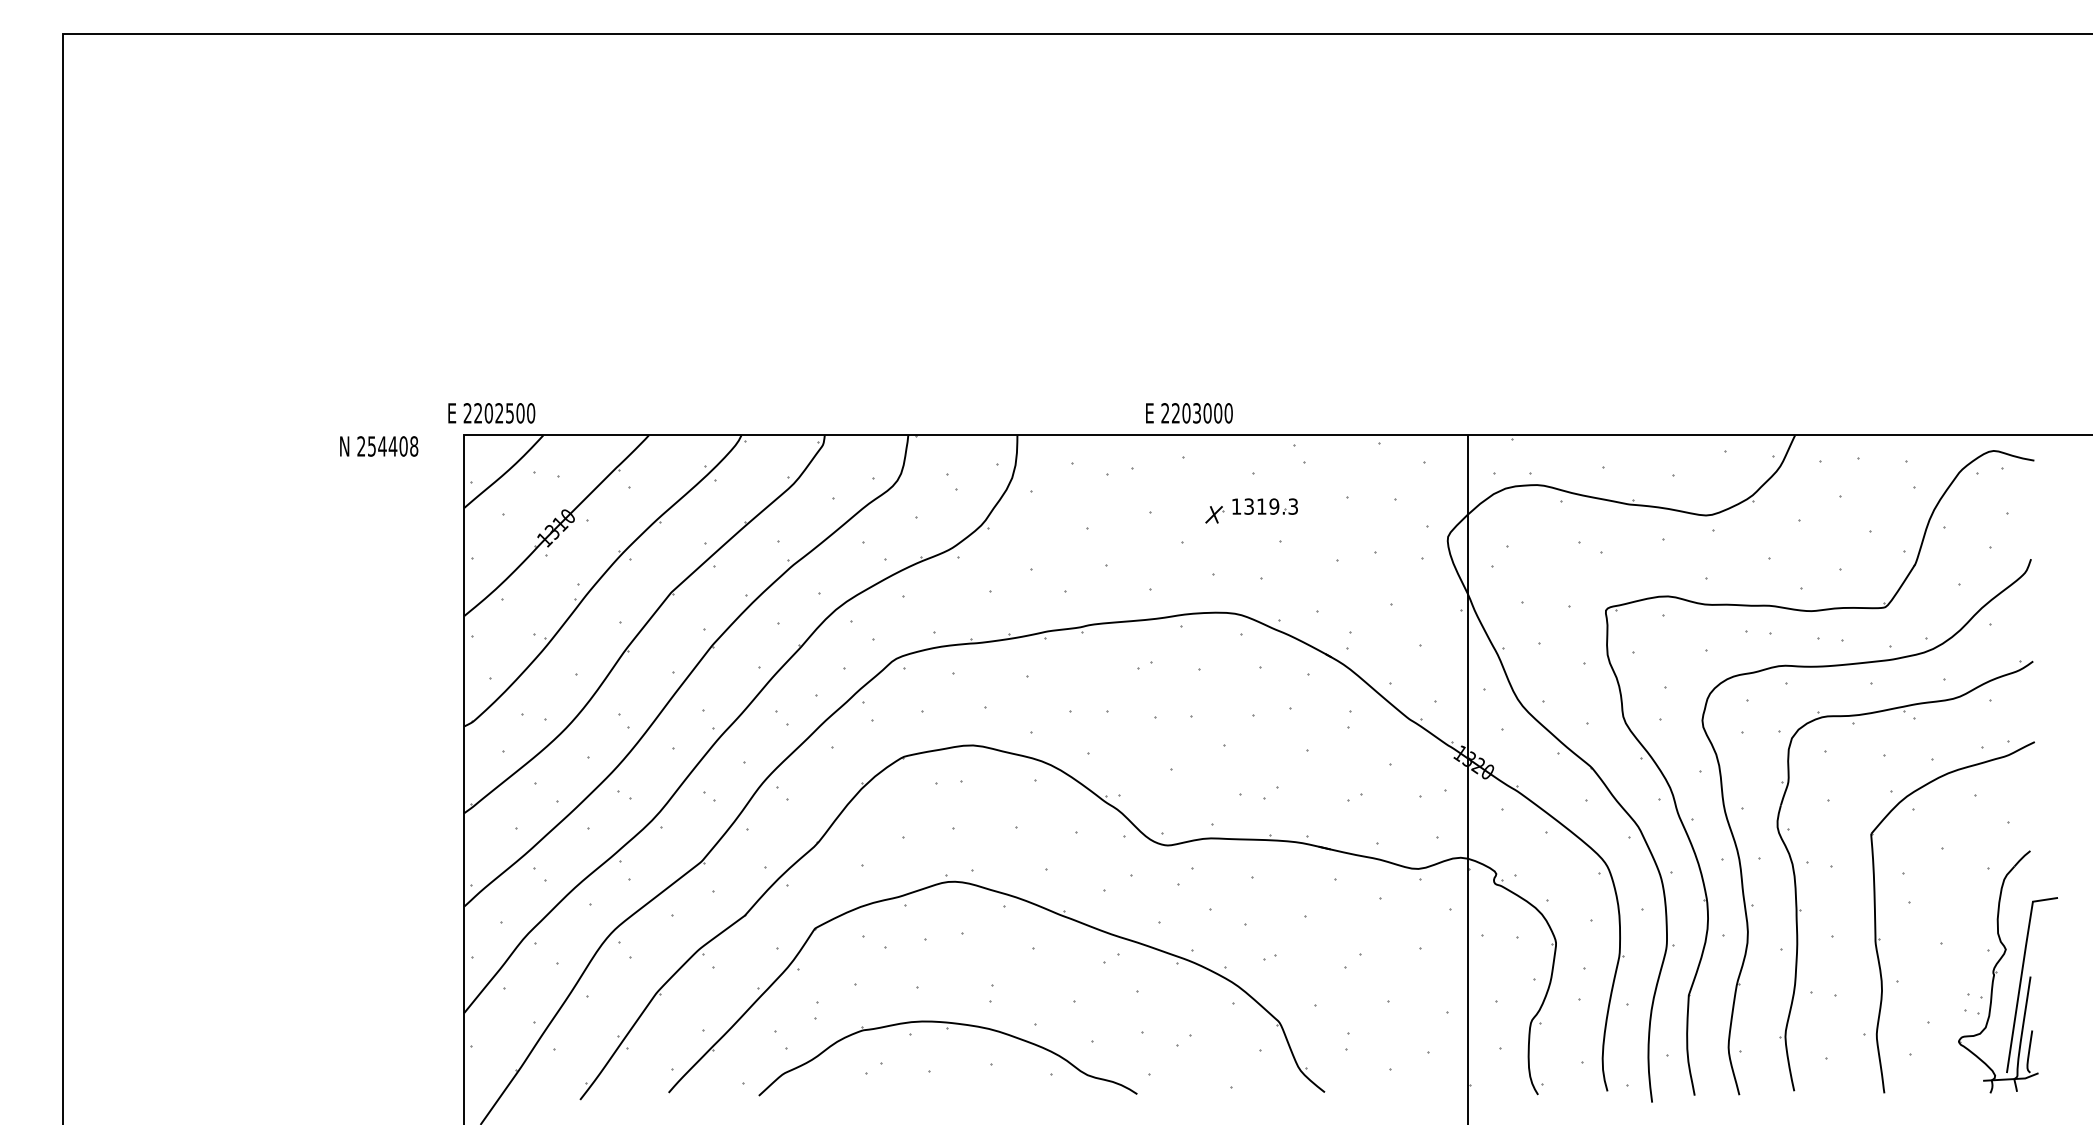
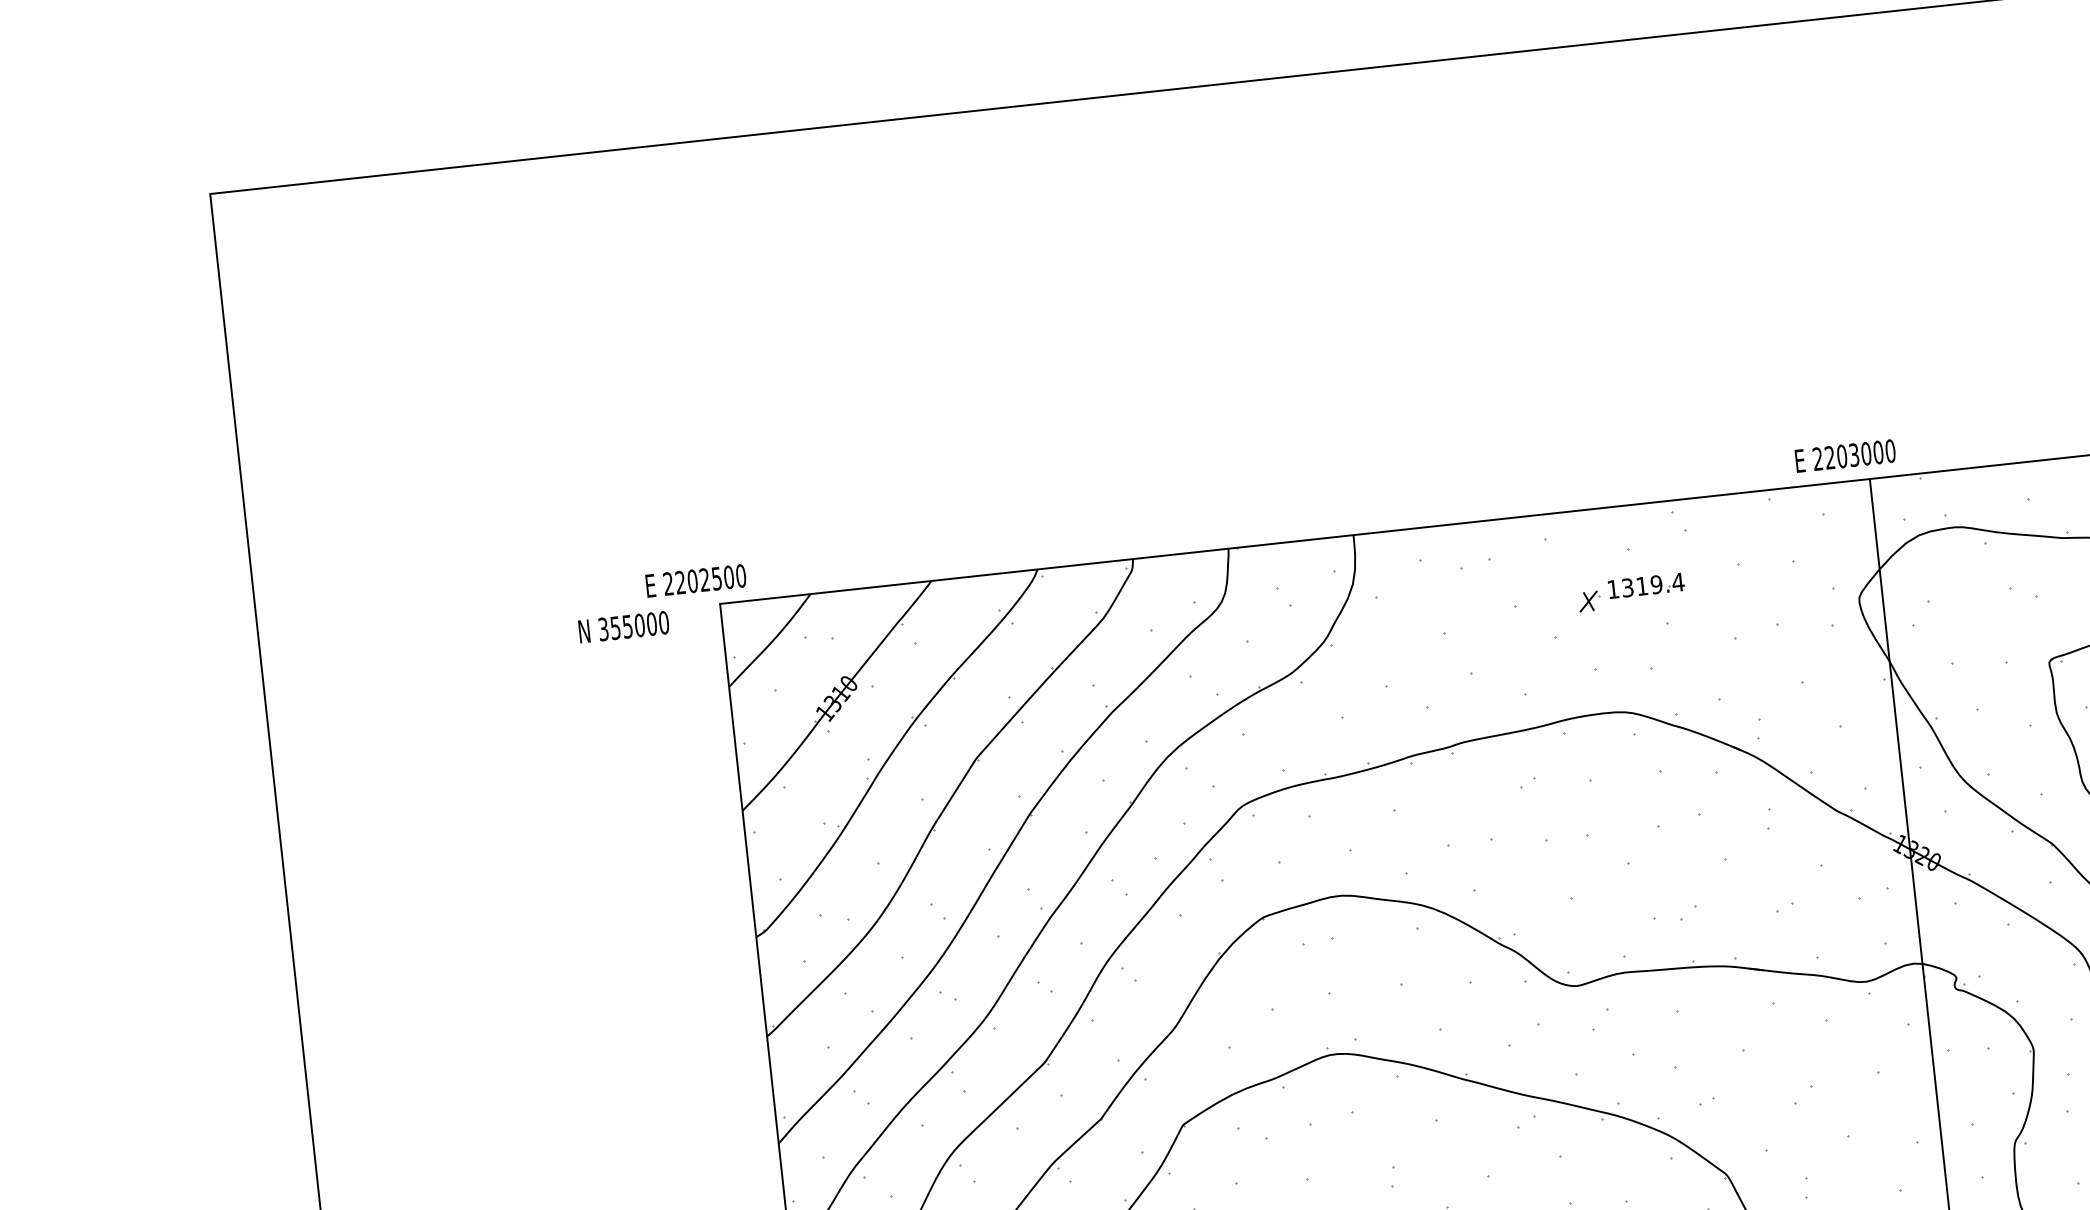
text: (491, 413) -> (695, 581), moved
text: (1189, 413) -> (1845, 456), moved
text: (387, 446) -> (633, 626), 254408 -> 355000
text: (1293, 506) -> (1678, 582), 1319.3 -> 1319.4

